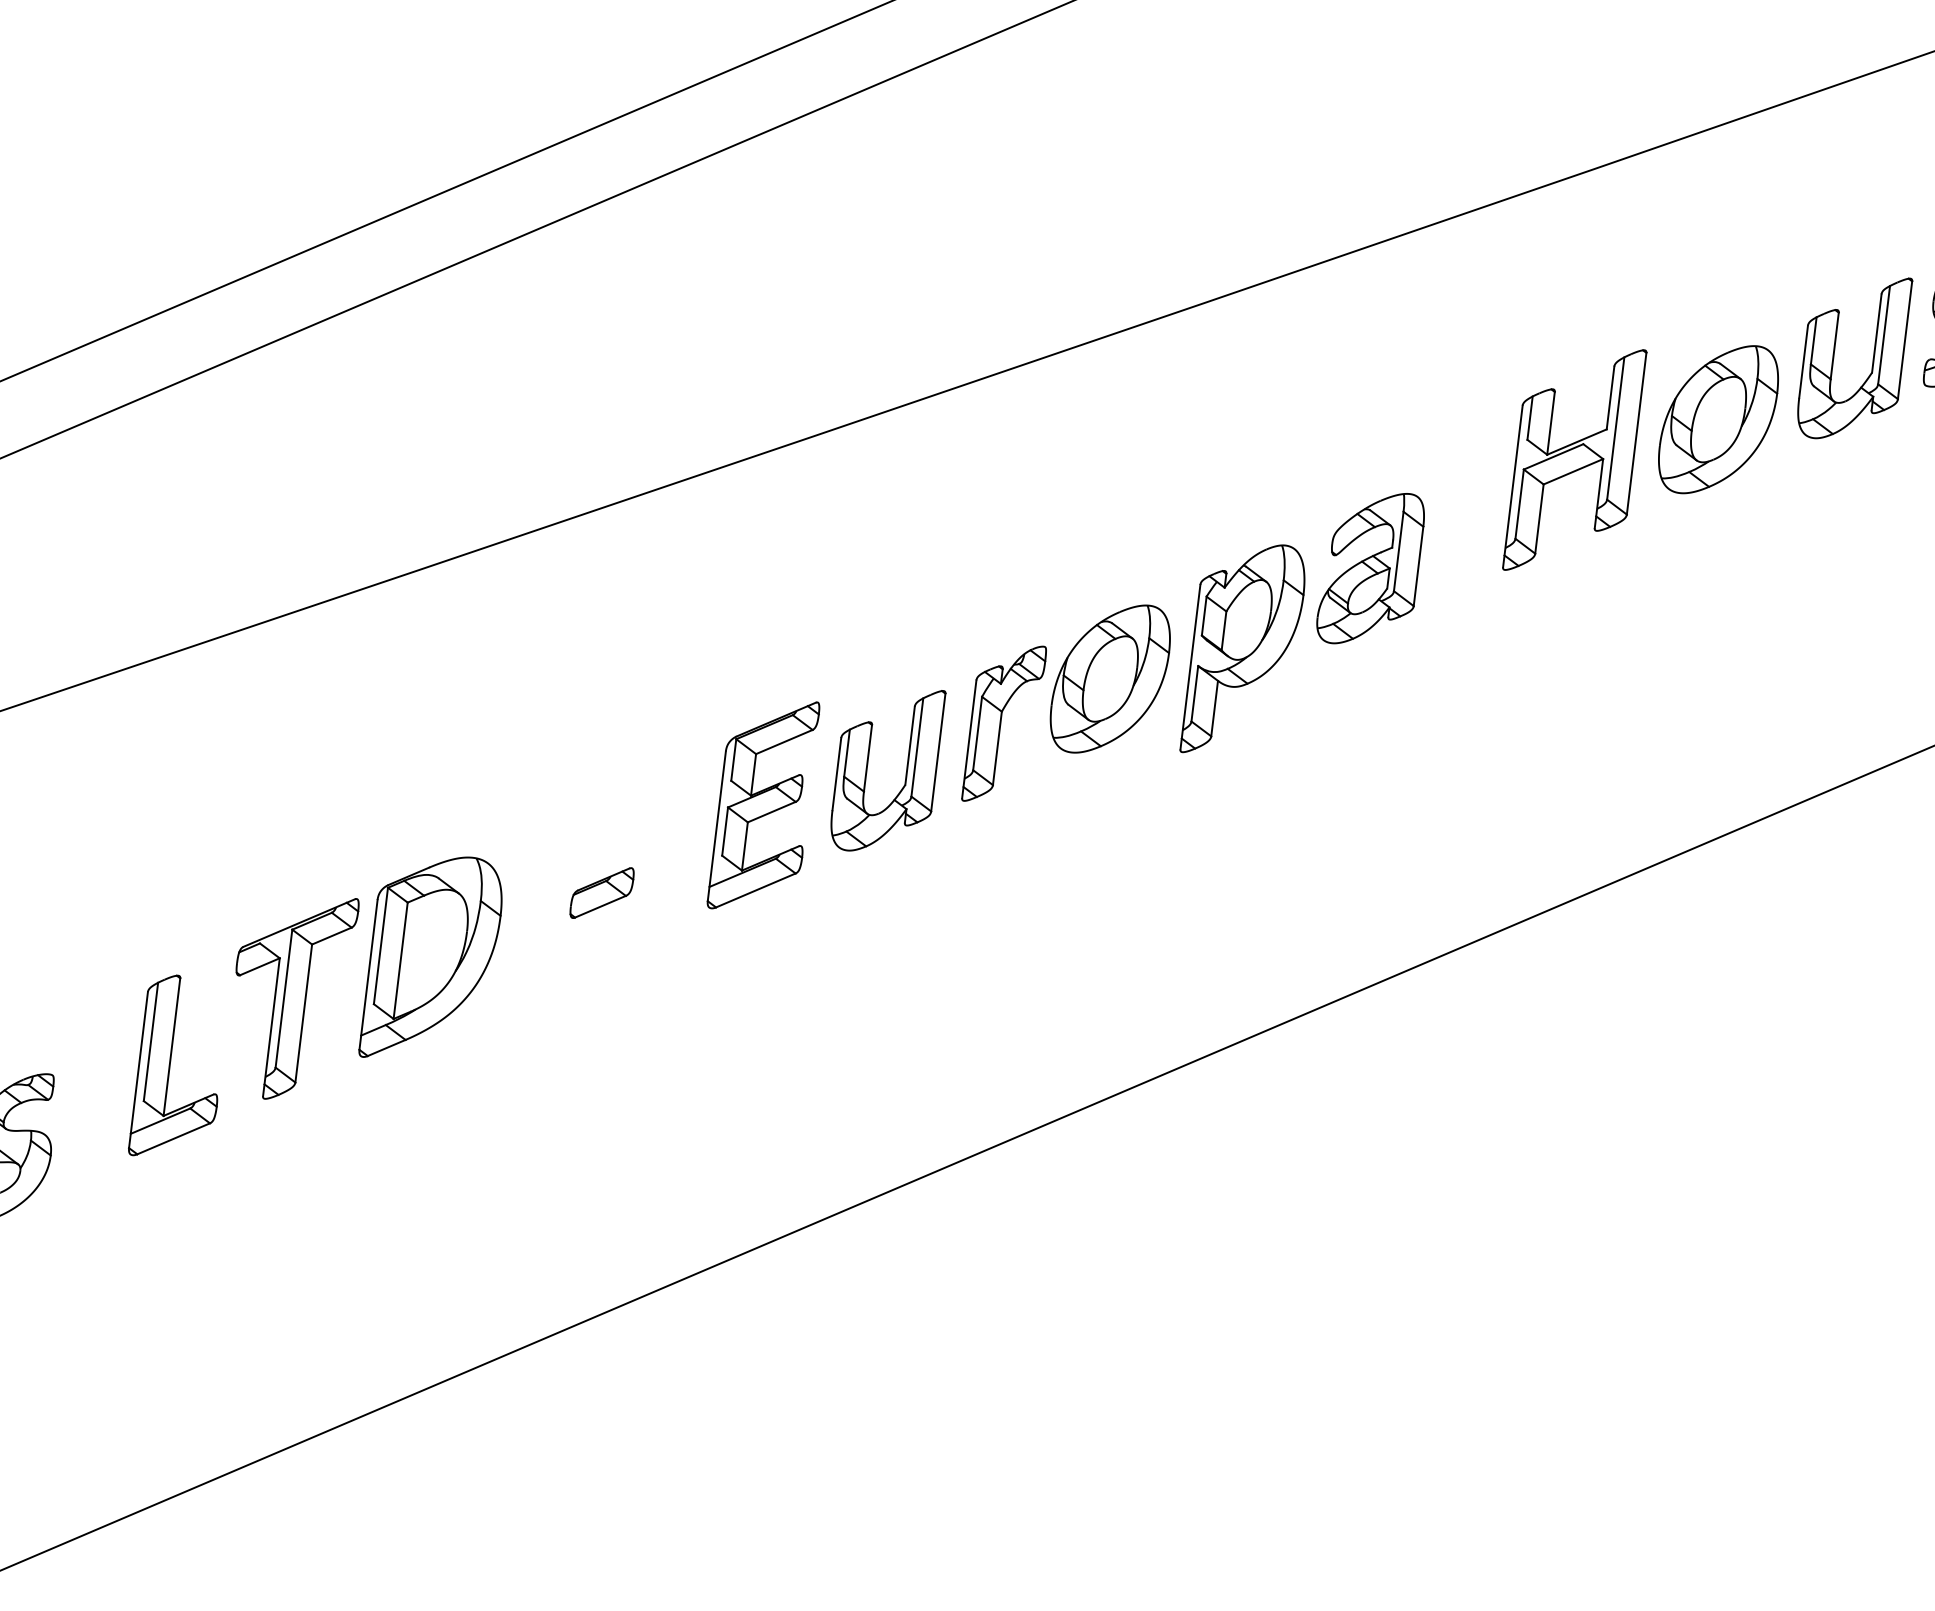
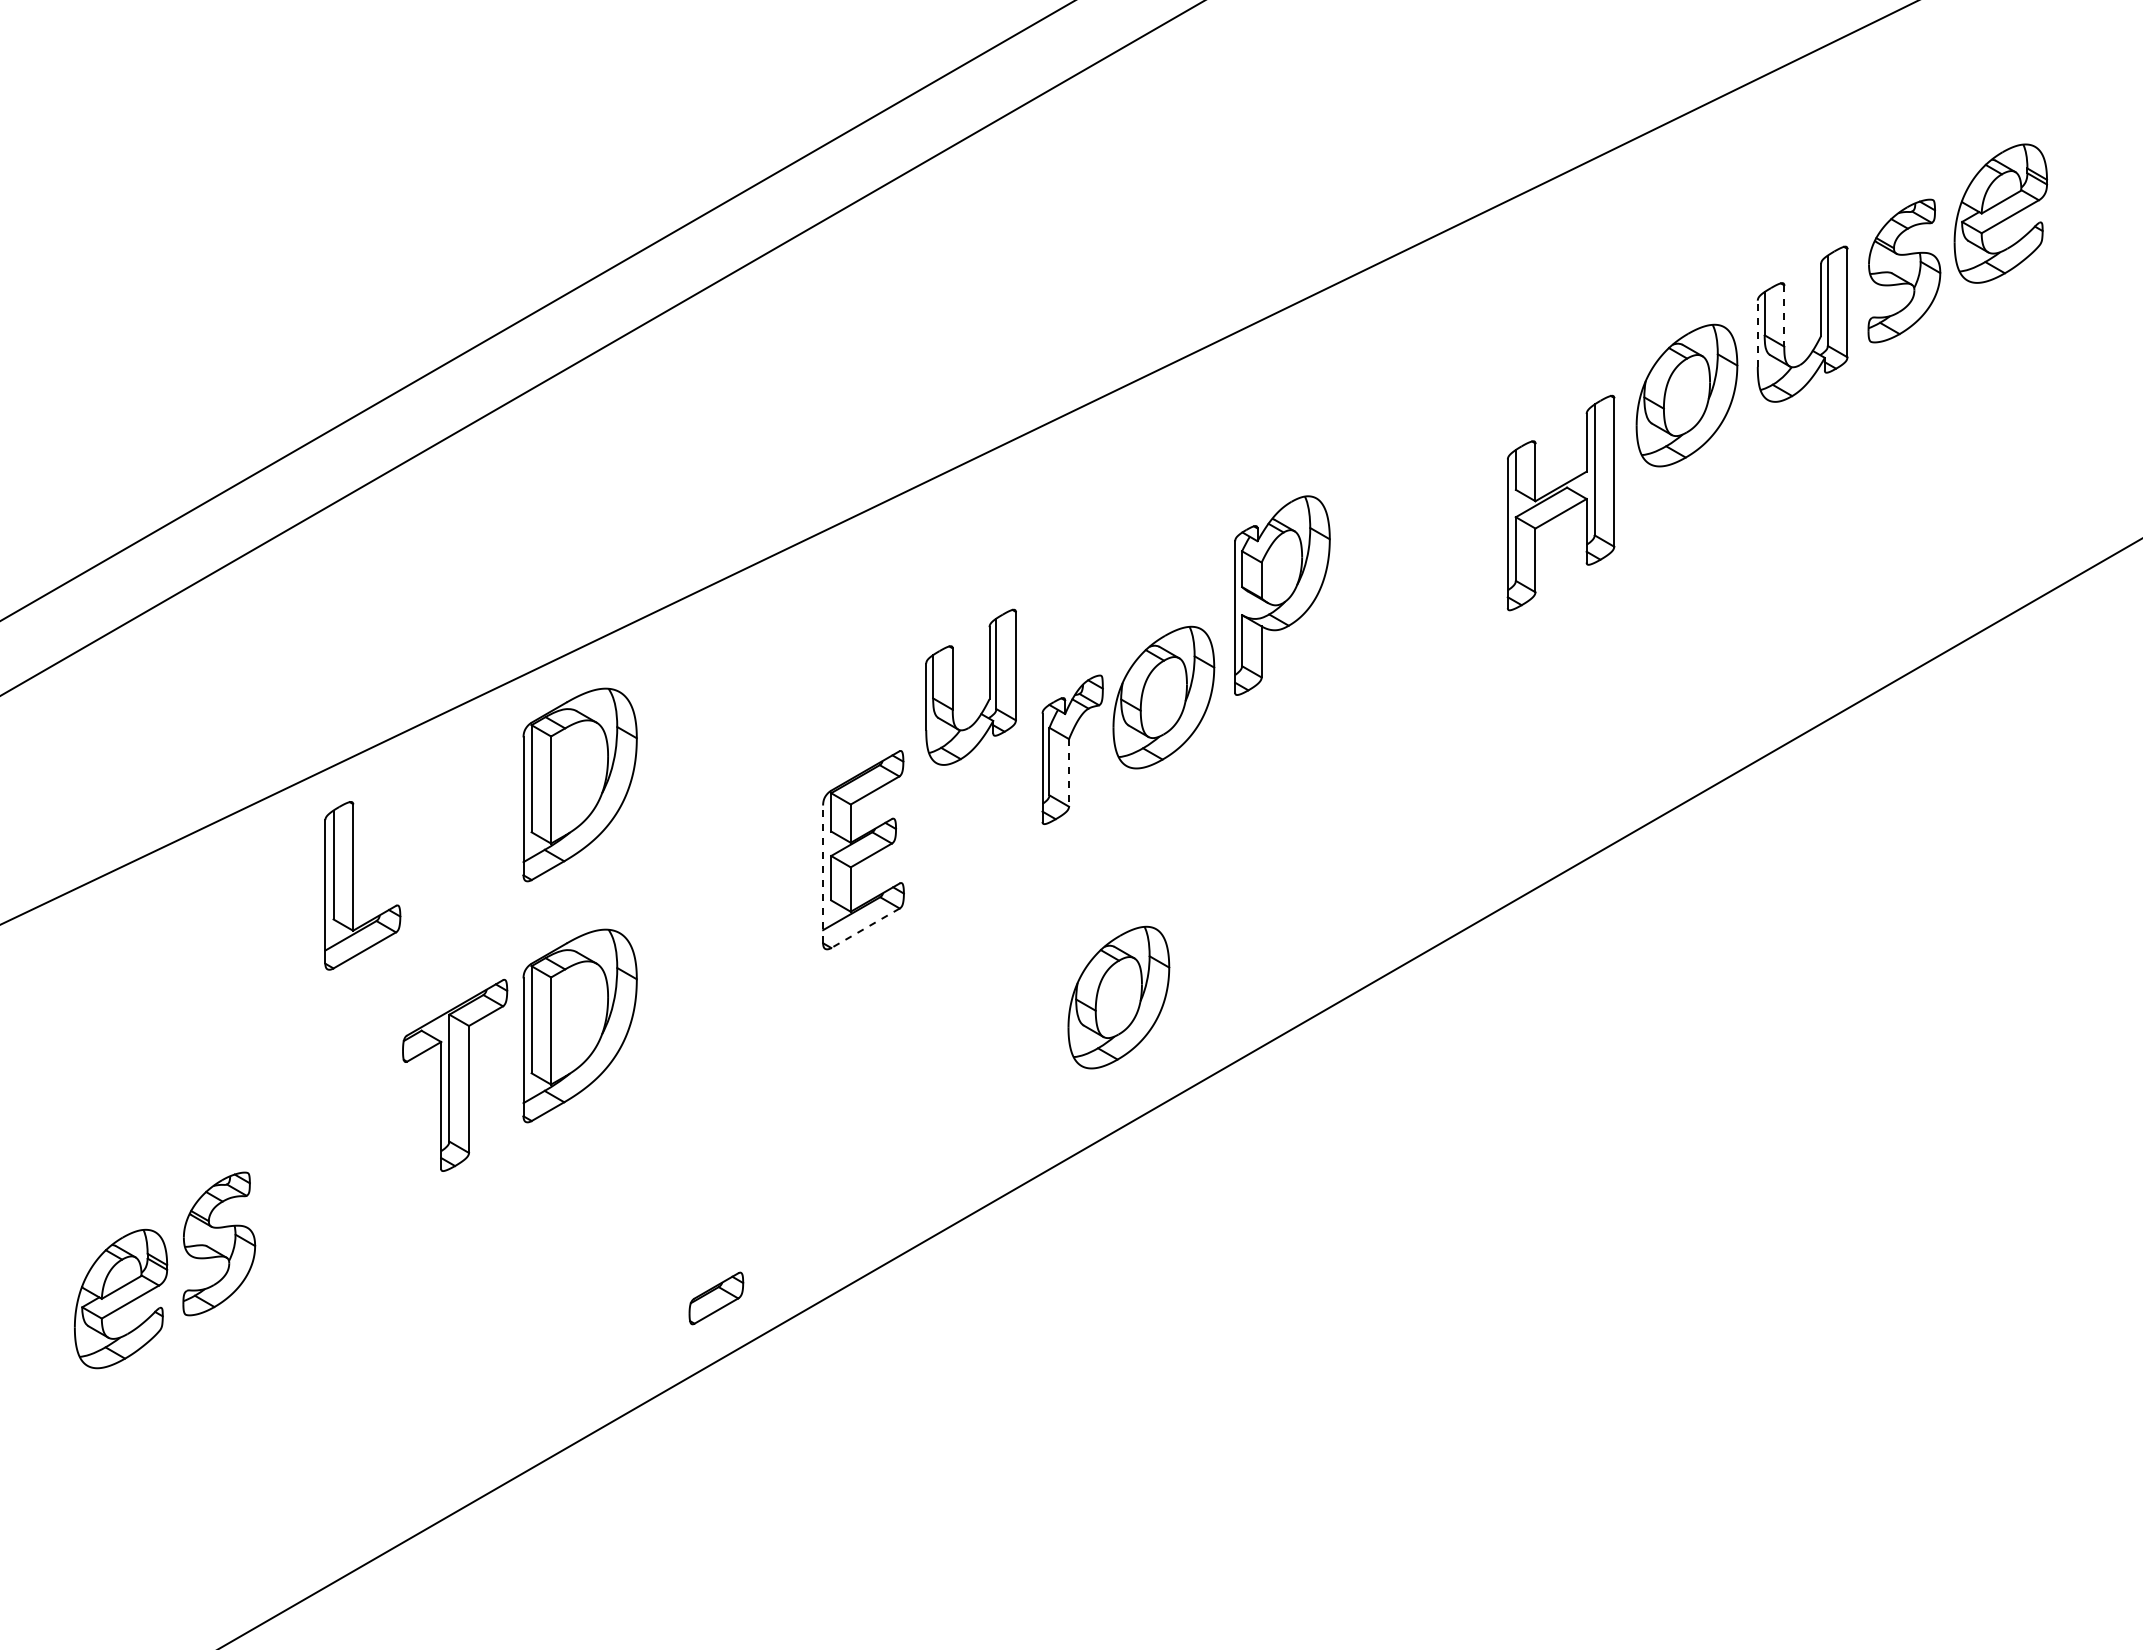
line: (1835, 345) -> (1784, 315), solid -> dashed
line: (1803, 361) -> (1757, 333), solid -> dashed
part: (1574, 459) -> (1560, 502), moved
part: (1370, 568) -> (1387, 568), removed
part: (1244, 649) -> (1282, 595), moved
part: (463, 696) -> (579, 784), added
line: (997, 748) -> (1069, 772), solid -> dashed
part: (867, 766) -> (953, 686), moved
line: (717, 826) -> (823, 874), solid -> dashed
line: (755, 890) -> (865, 928), solid -> dashed
part: (602, 893) -> (716, 1298), moved
part: (1021, 998) -> (1118, 997), added
part: (169, 1066) -> (353, 885), moved

